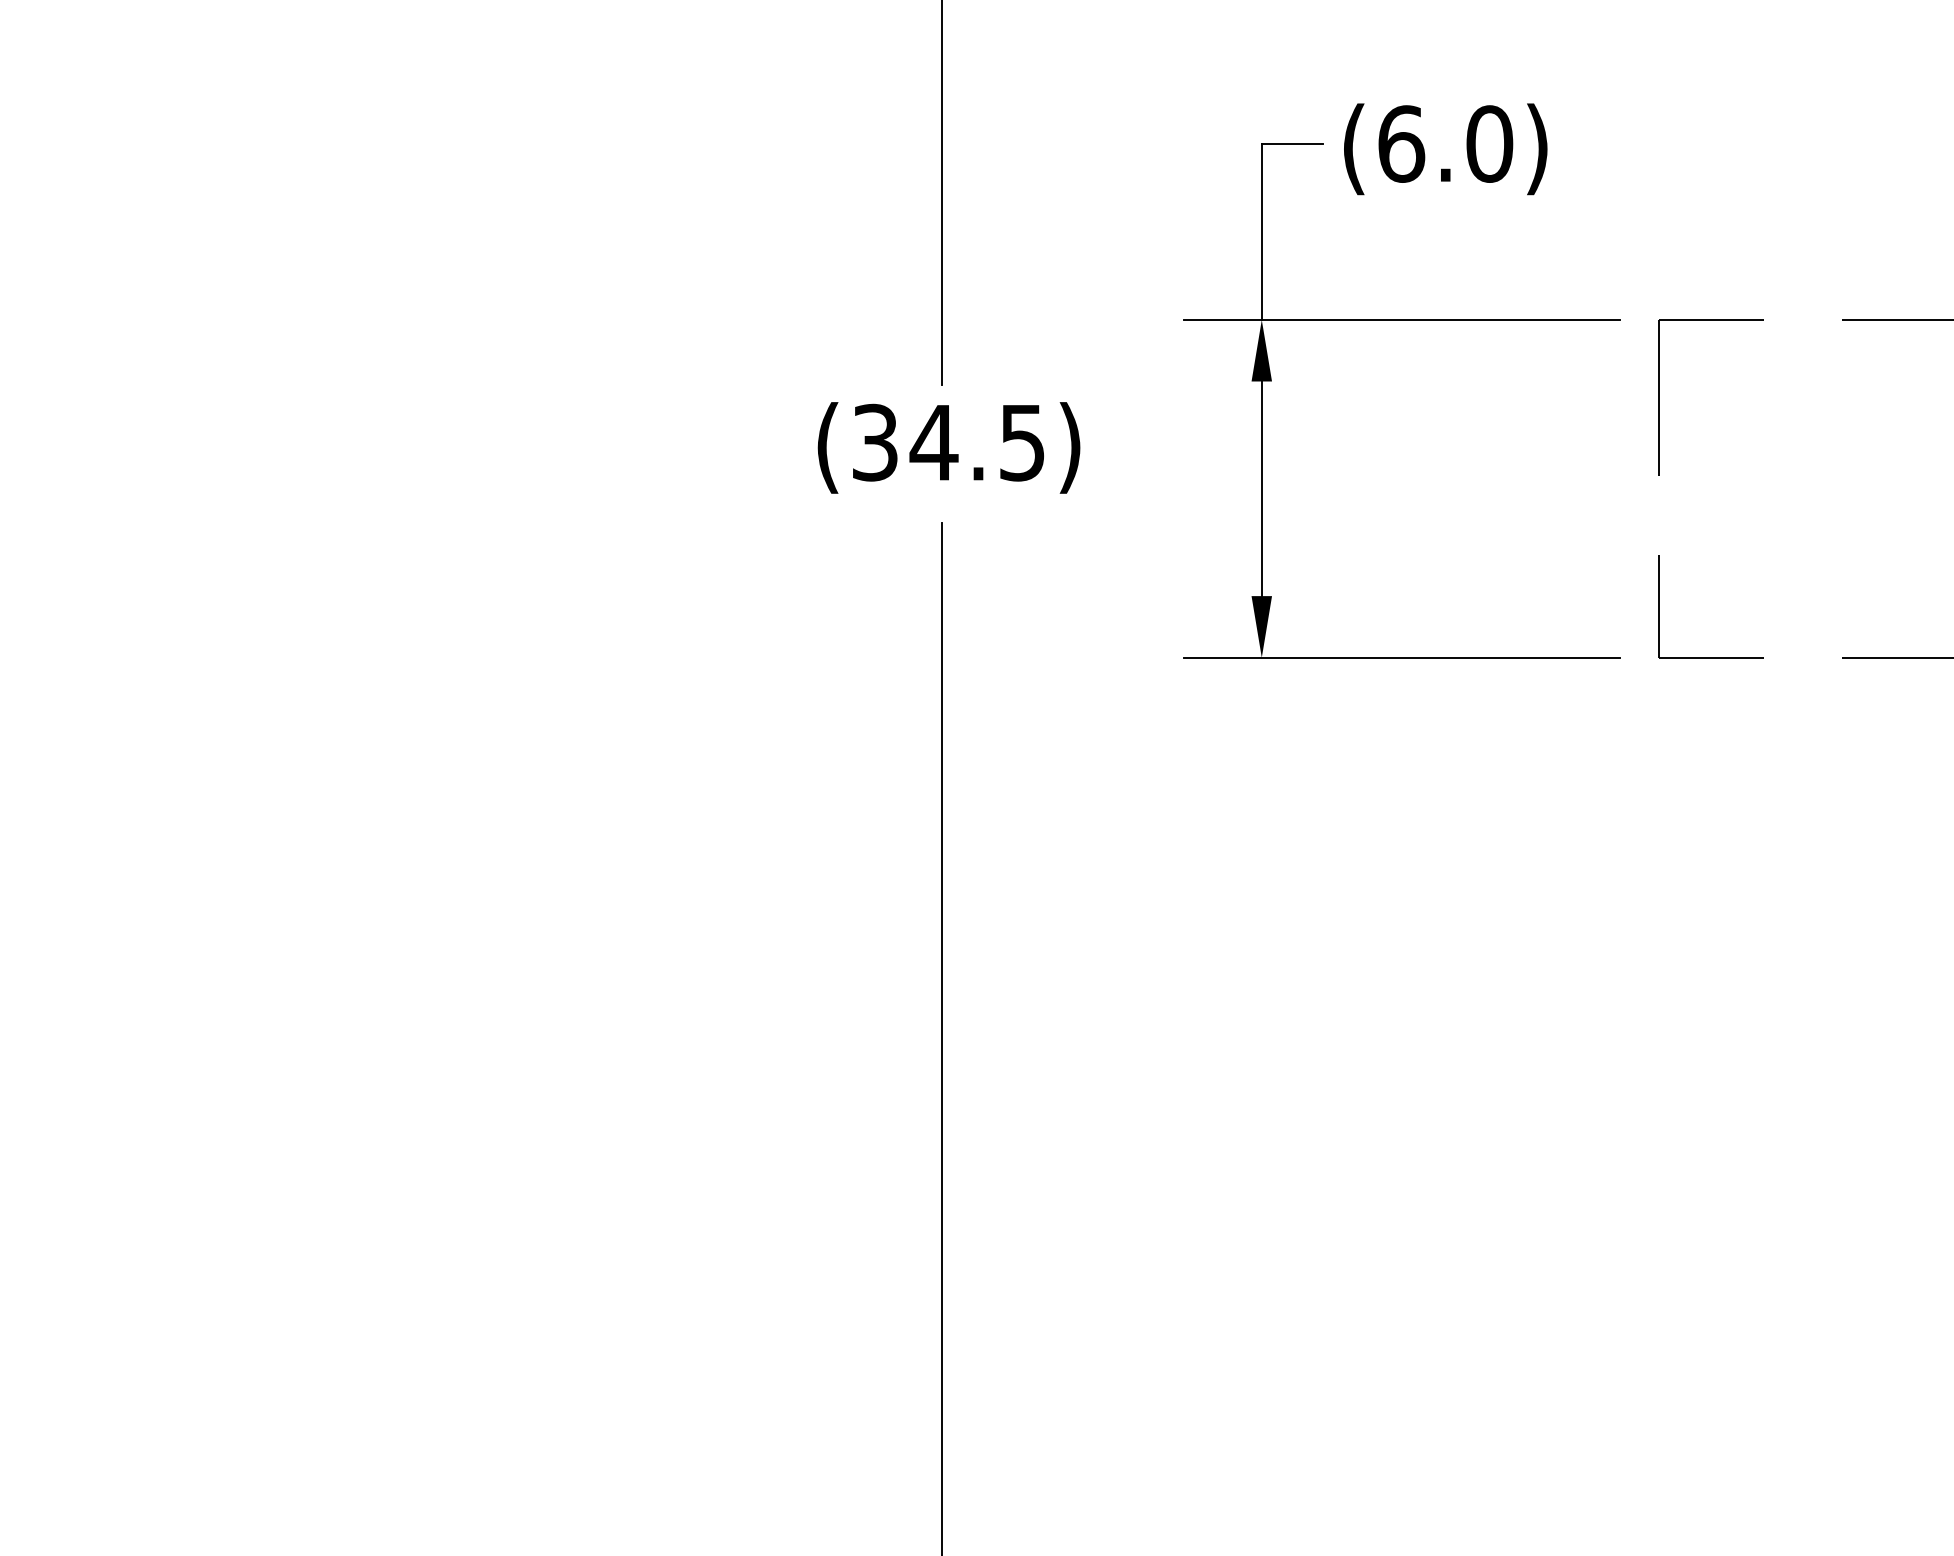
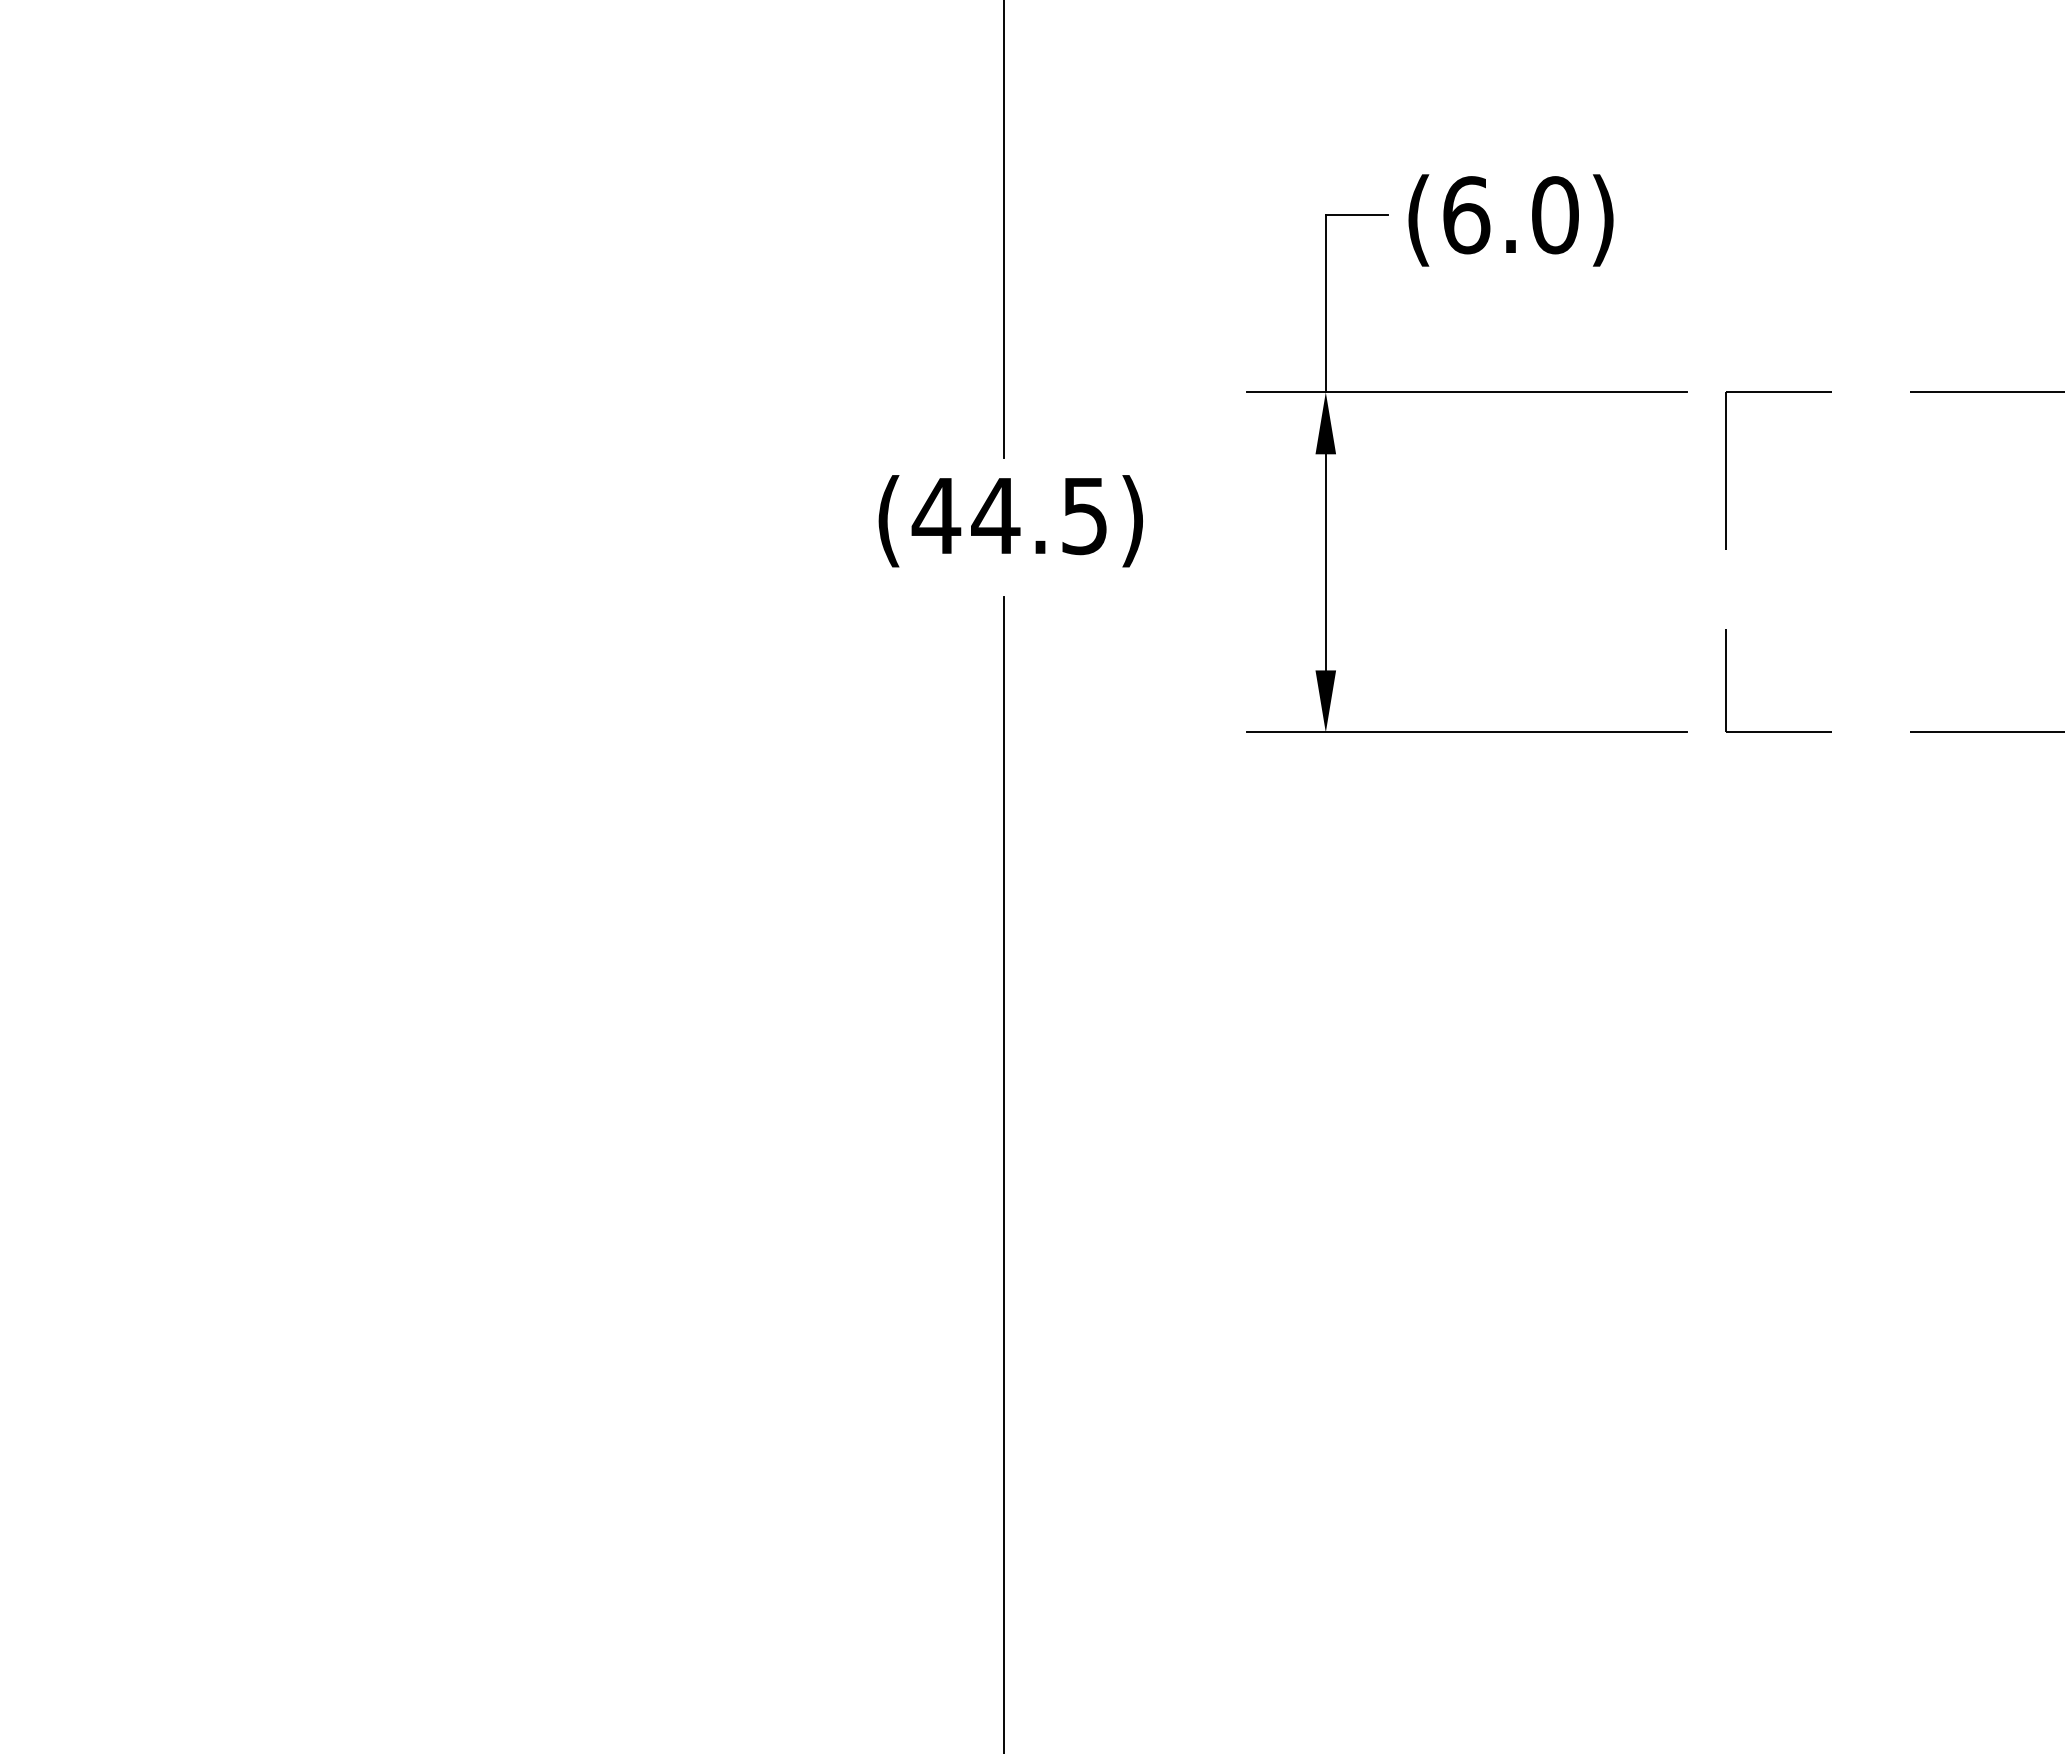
text: (875, 442) -> (936, 515), (34.5) -> (44.5)

